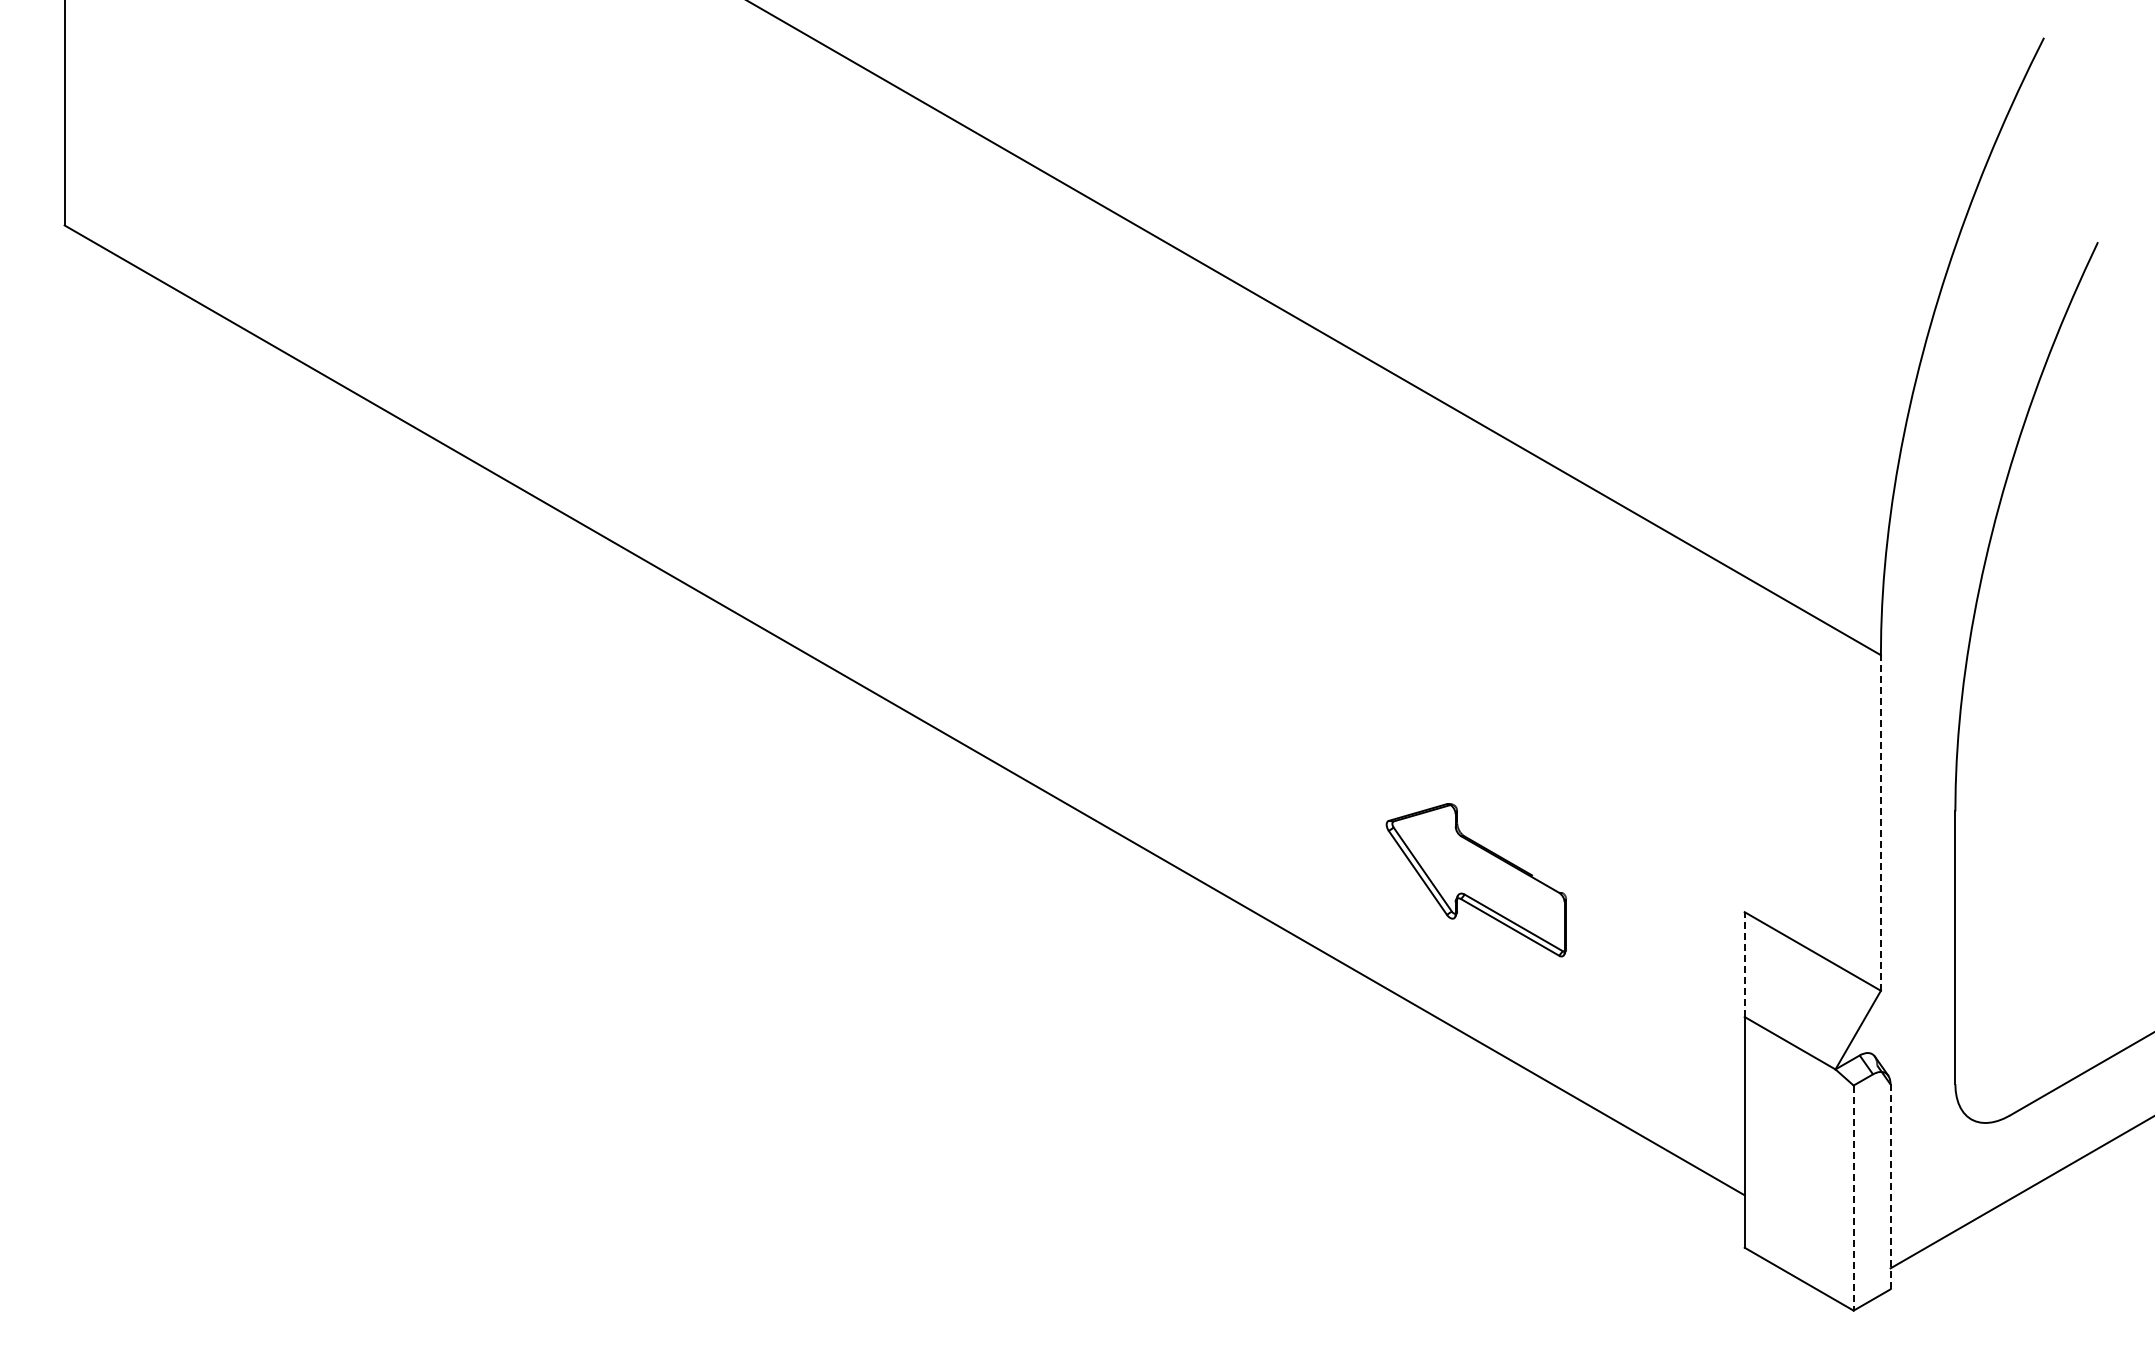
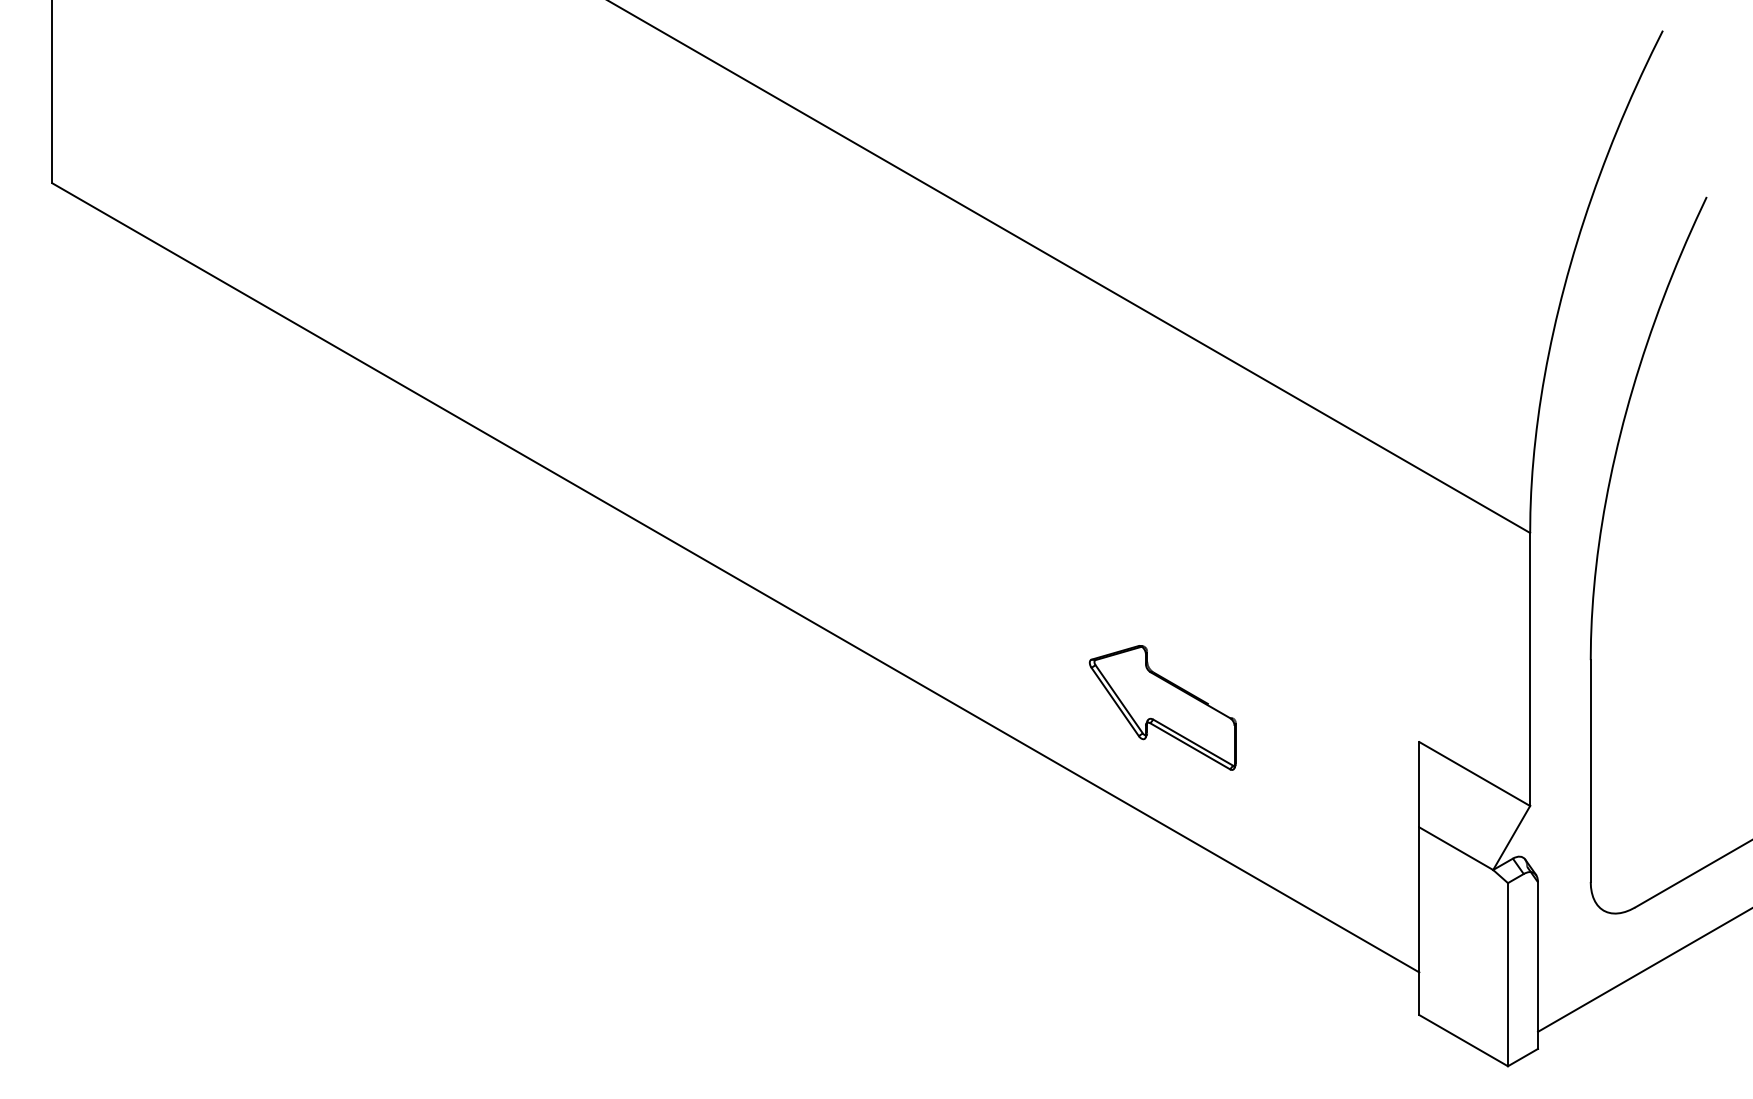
line: (1880, 823) -> (1529, 669), dashed -> solid
part: (1475, 880) -> (1162, 708), moved
line: (1744, 964) -> (1419, 784), dashed -> solid
line: (1890, 1187) -> (1537, 966), dashed -> solid
line: (1853, 1198) -> (1507, 975), dashed -> solid

